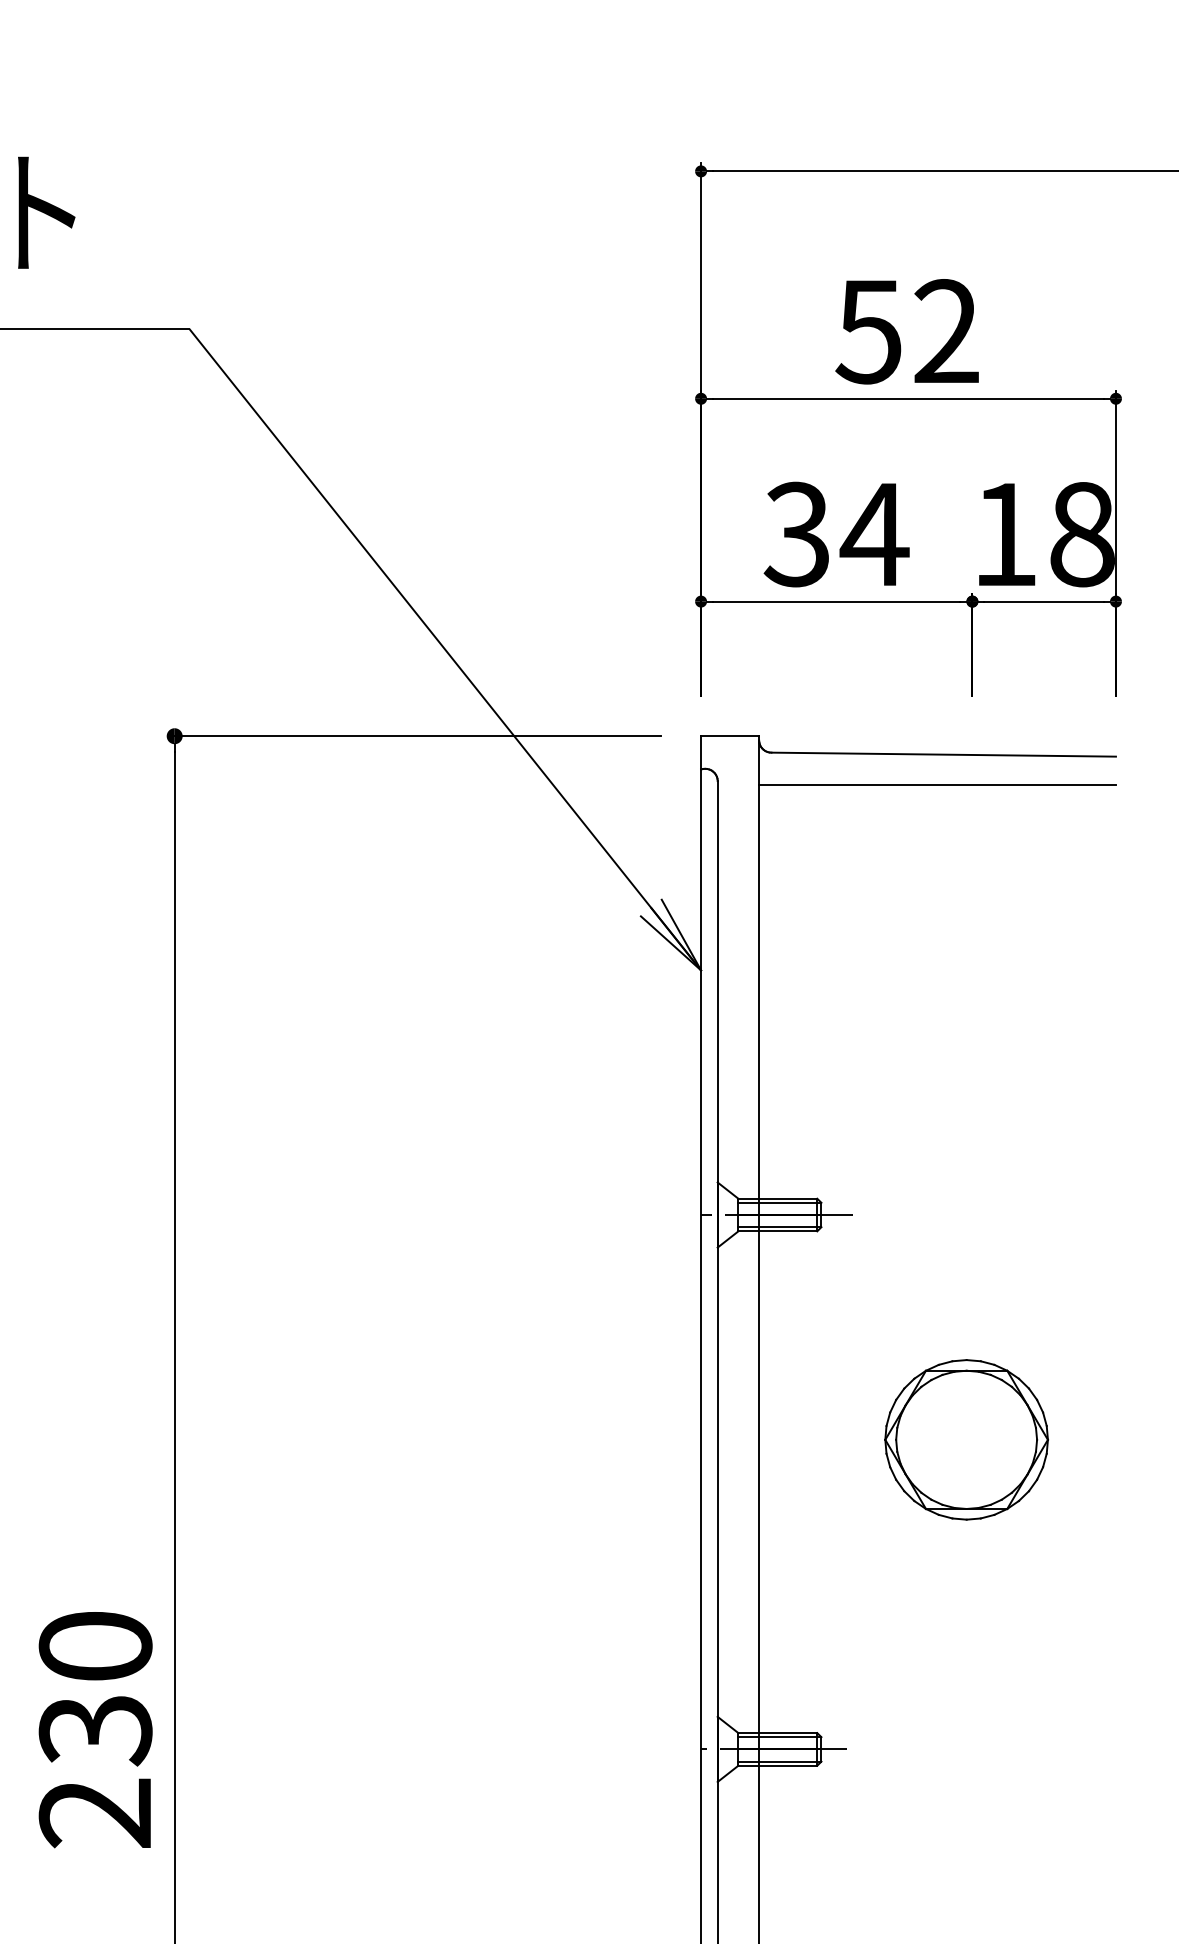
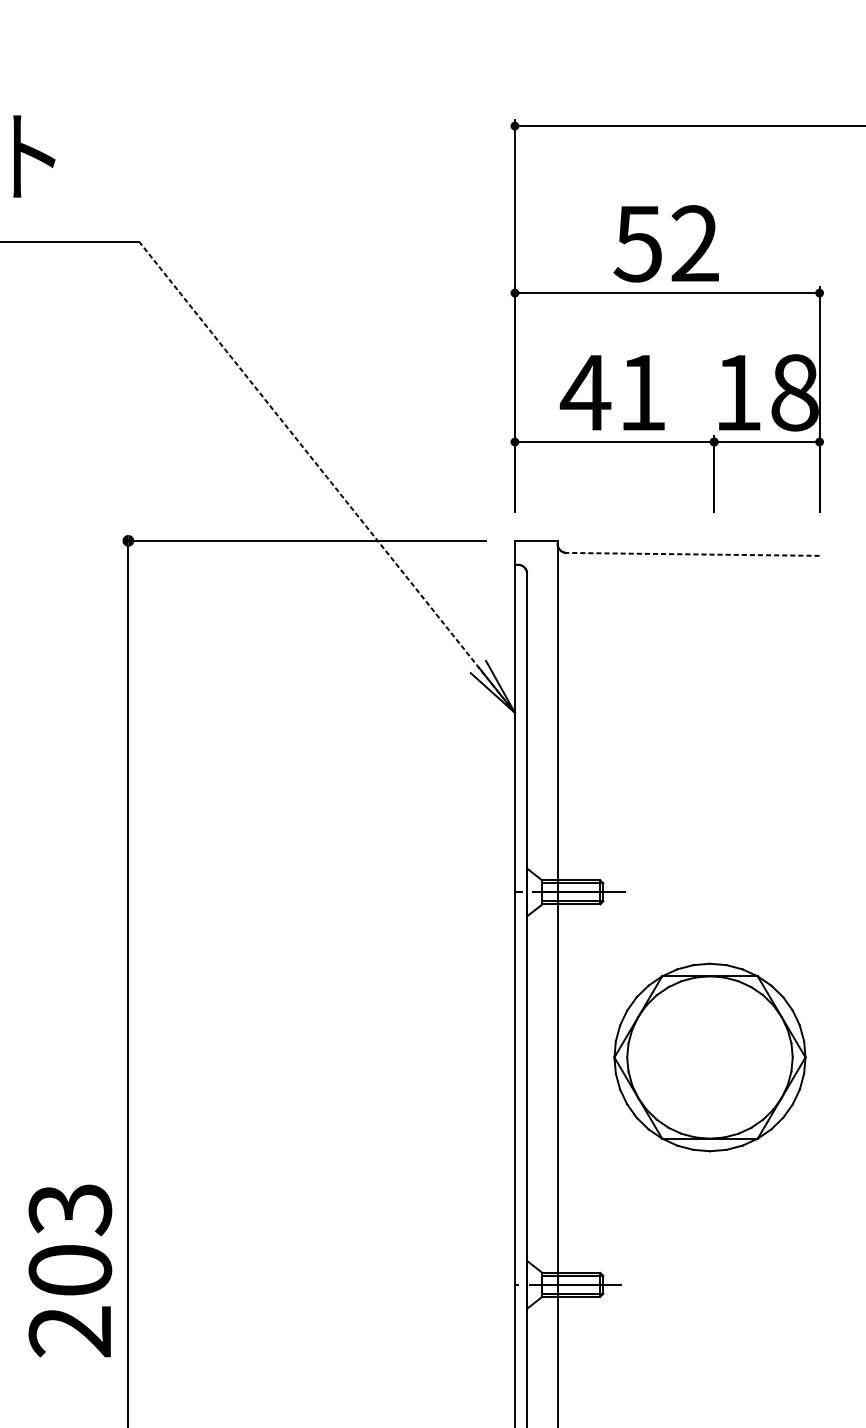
text: (835, 534) -> (613, 392), 34 -> 41
line: (444, 649) -> (326, 477), solid -> dashed
line: (943, 754) -> (692, 554), solid -> dashed
line: (937, 785) -> (688, 577), removed
part: (966, 1439) -> (709, 1057), size x1.6
text: (95, 1689) -> (70, 1240), 230 -> 203

